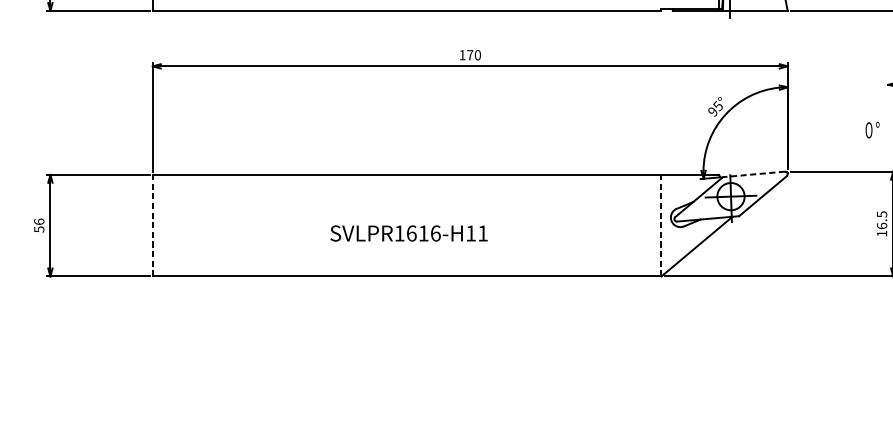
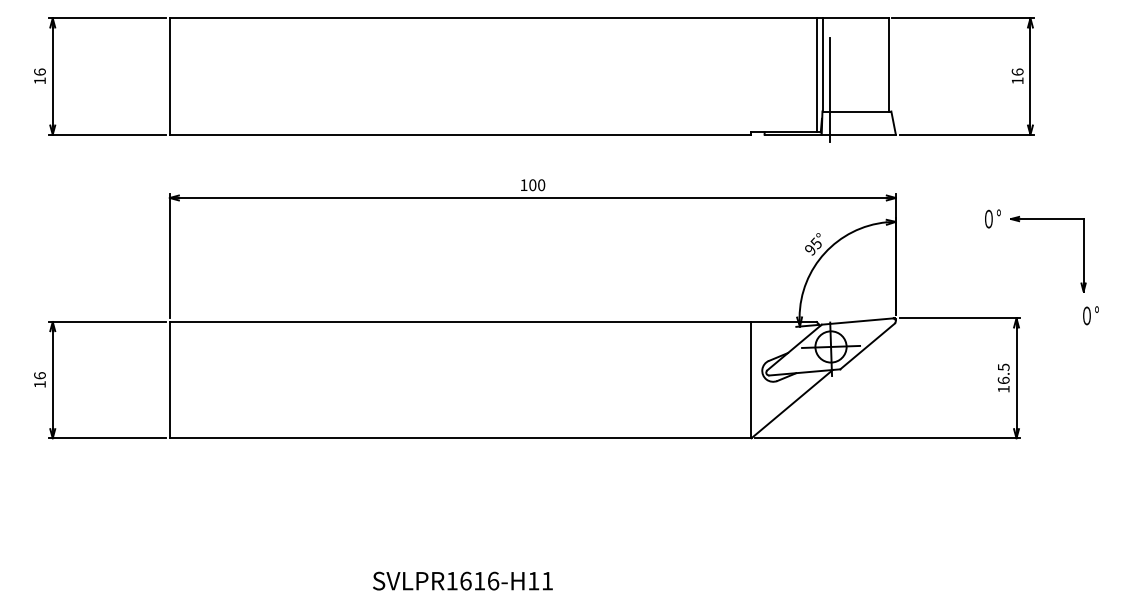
text: (469, 55) -> (532, 185), 170 -> 100
text: (872, 129) -> (992, 218), moved
line: (754, 174) -> (857, 321), dashed -> solid
line: (152, 225) -> (169, 379), dashed -> solid
line: (660, 225) -> (750, 379), dashed -> solid
text: (38, 229) -> (39, 384), 56 -> 16
text: (408, 232) -> (462, 580), moved

